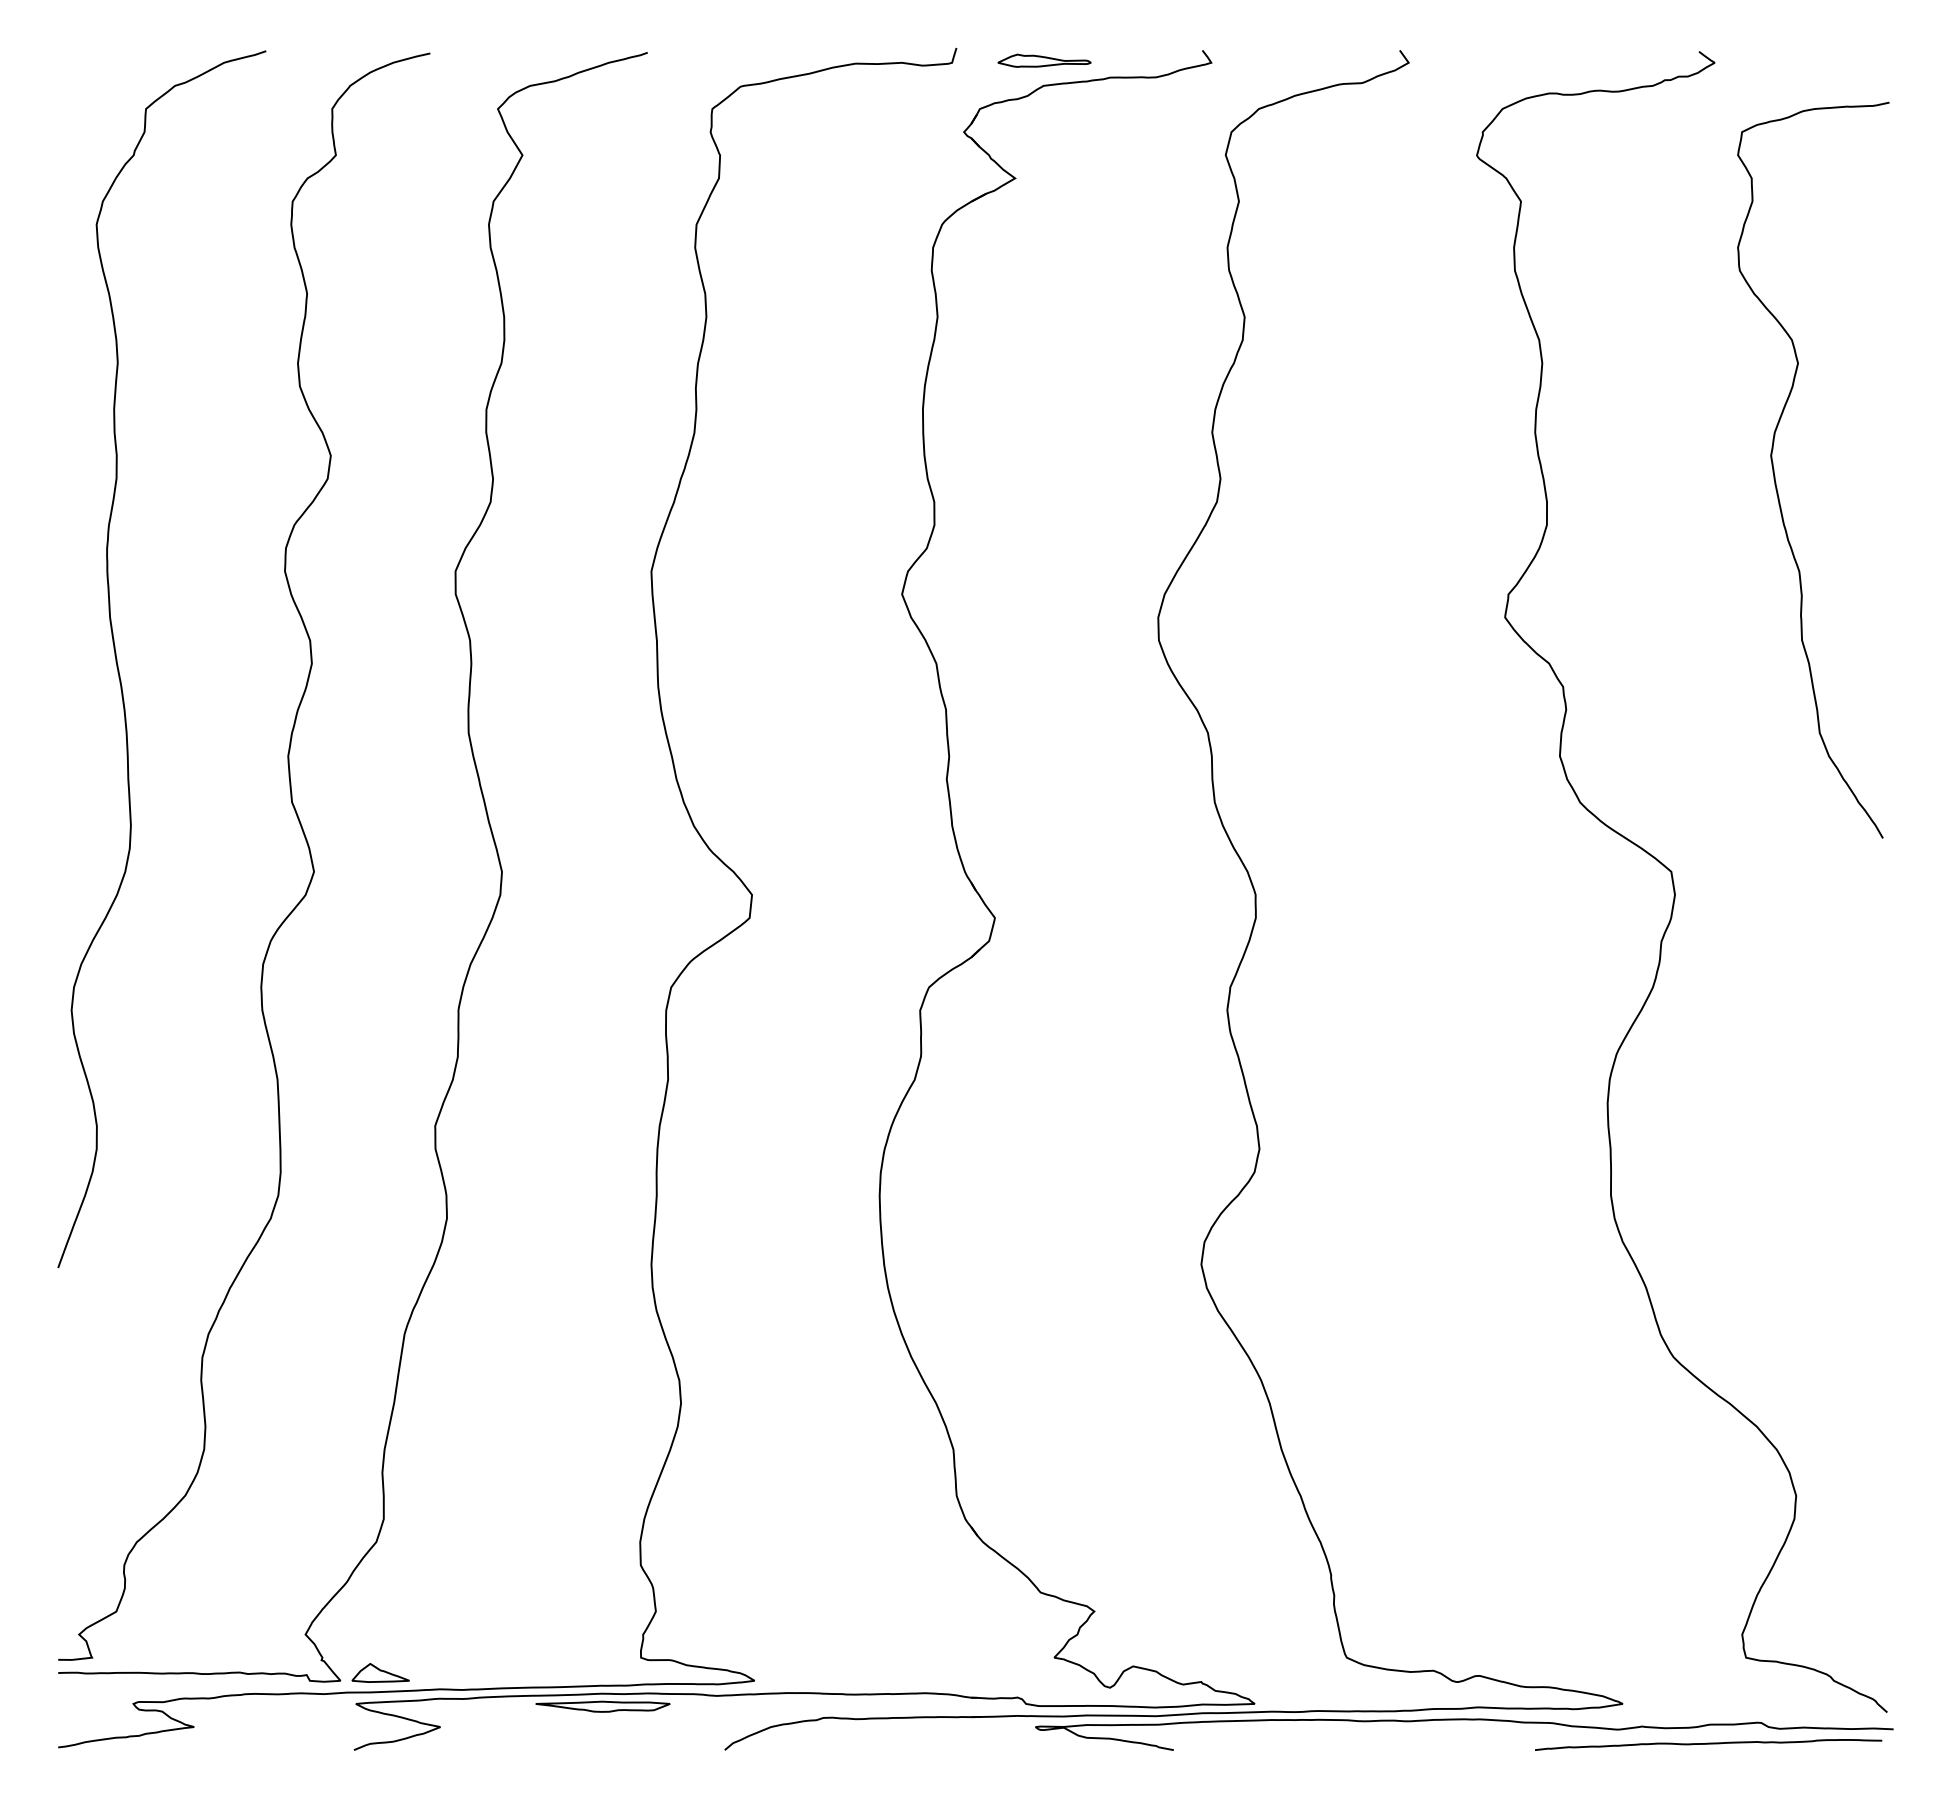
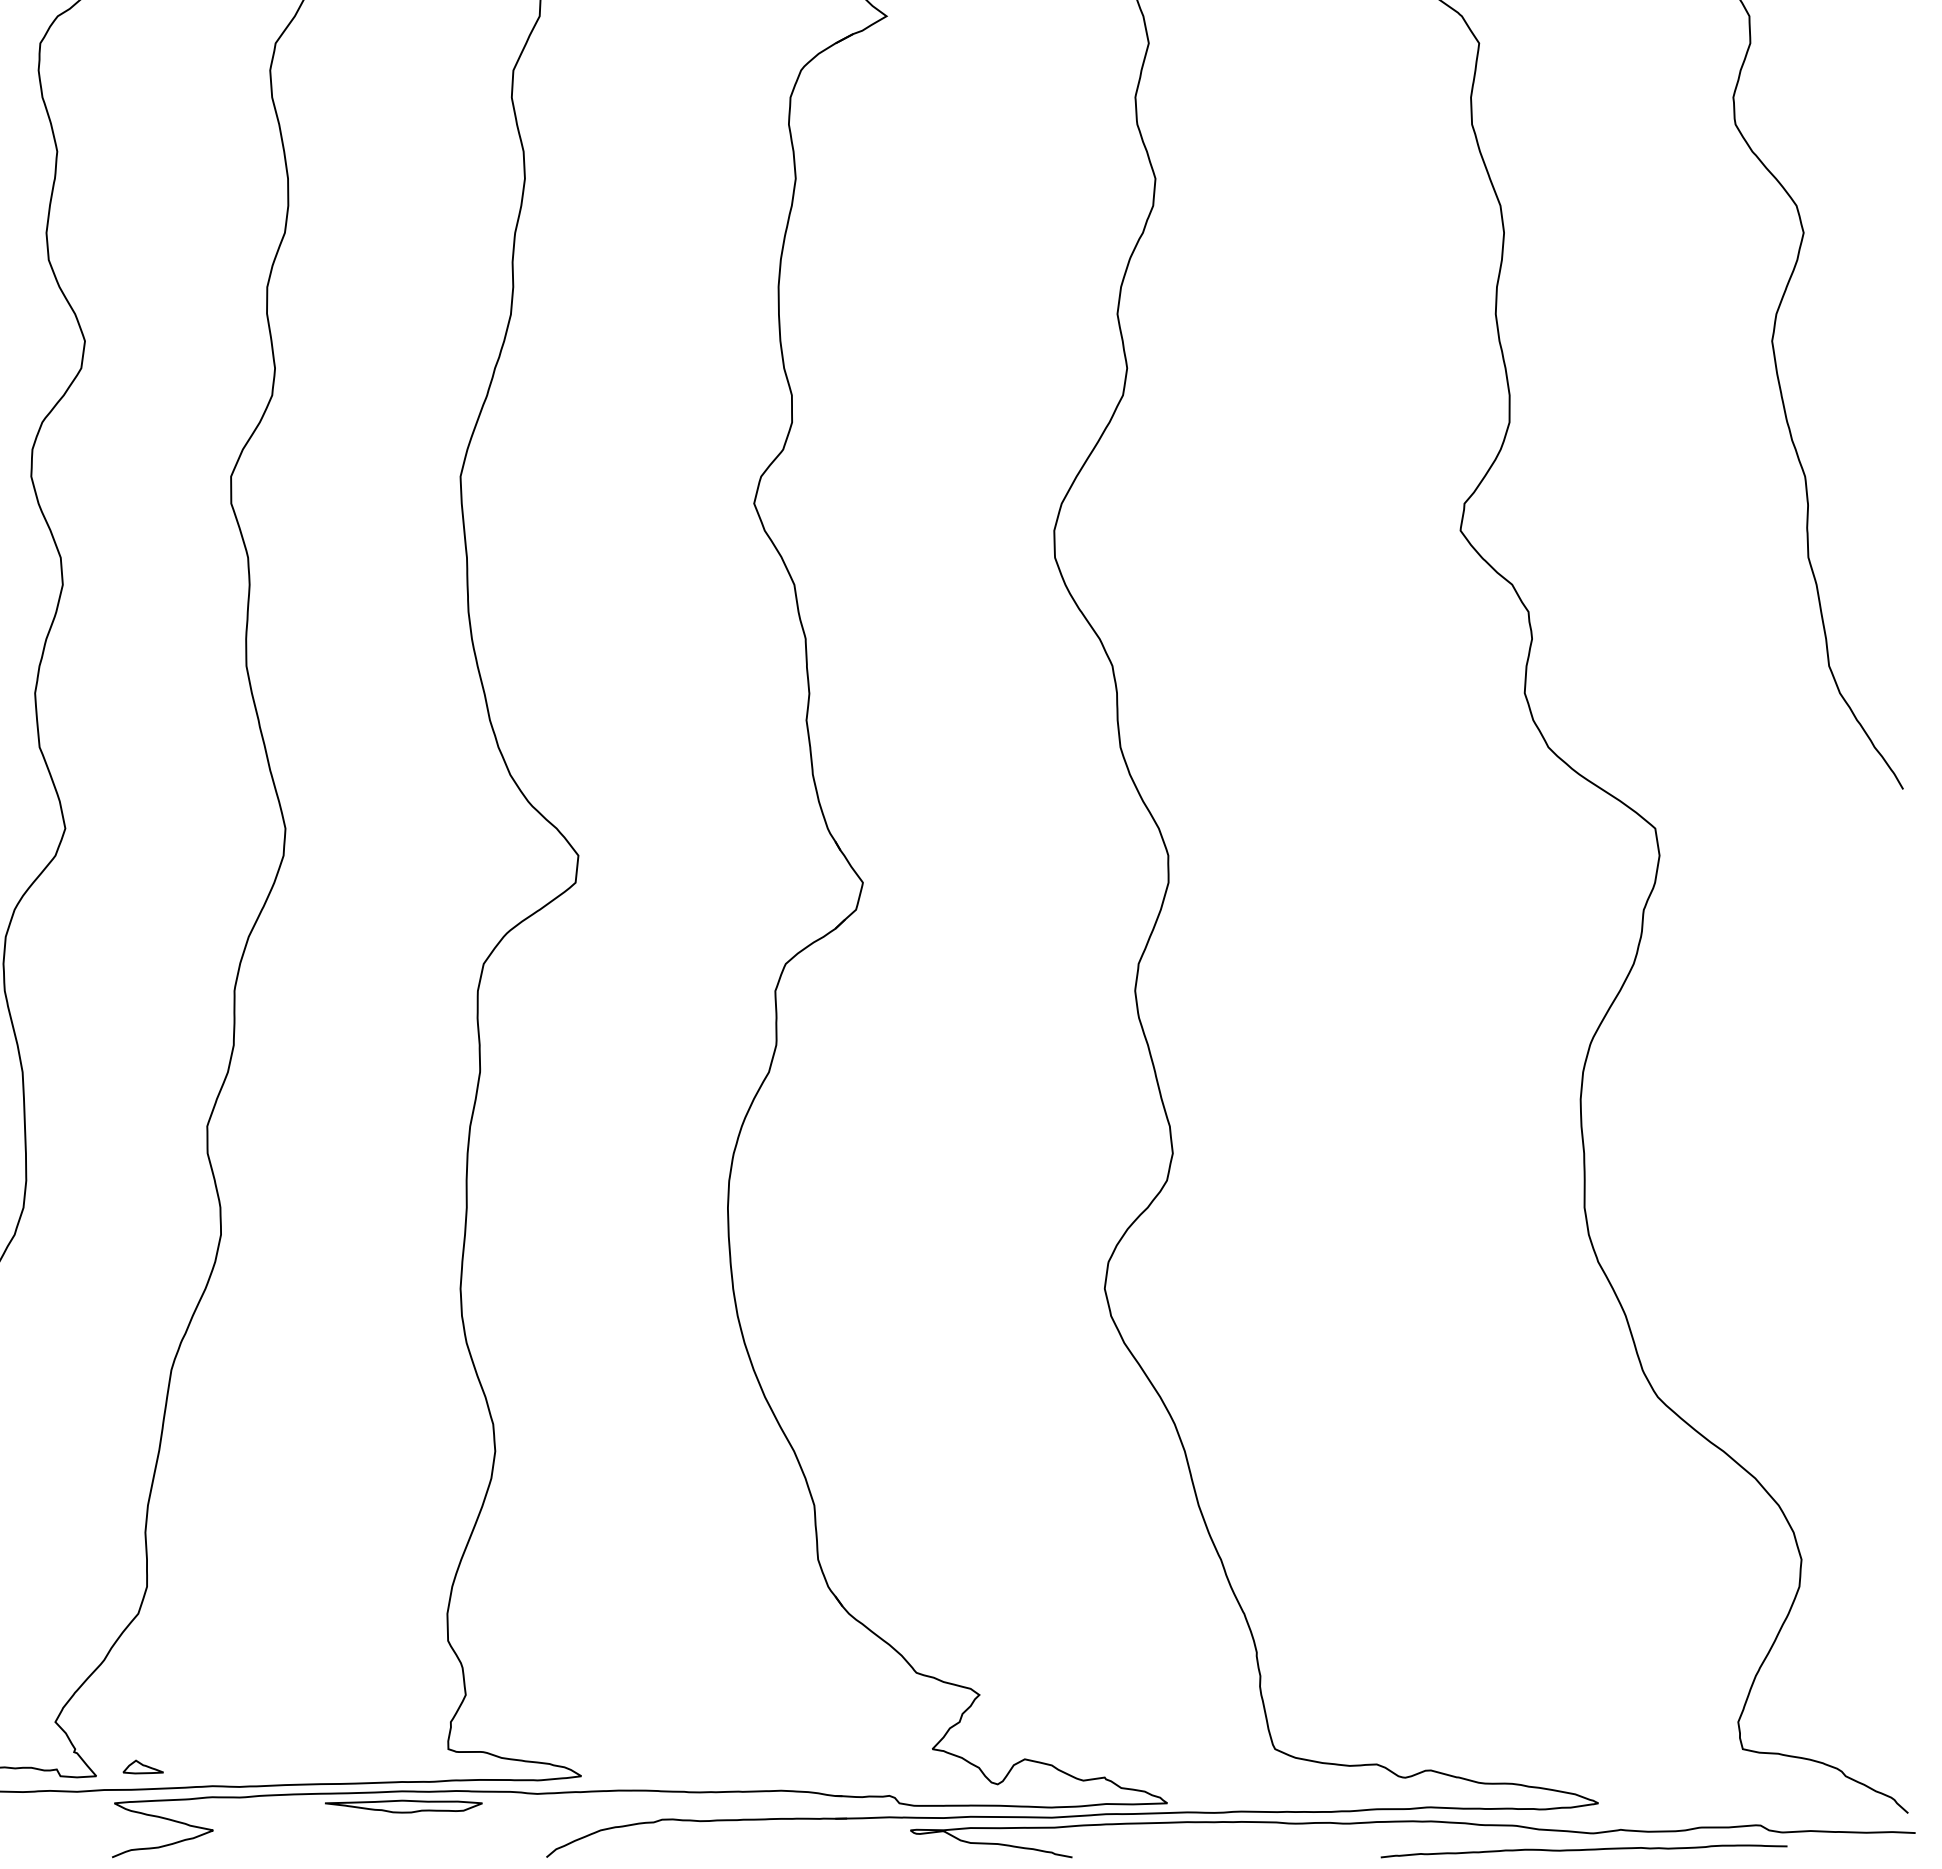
part: (380, 1672) -> (143, 1766), size x0.6
curve: (1708, 1744) -> (1584, 1850), moved

